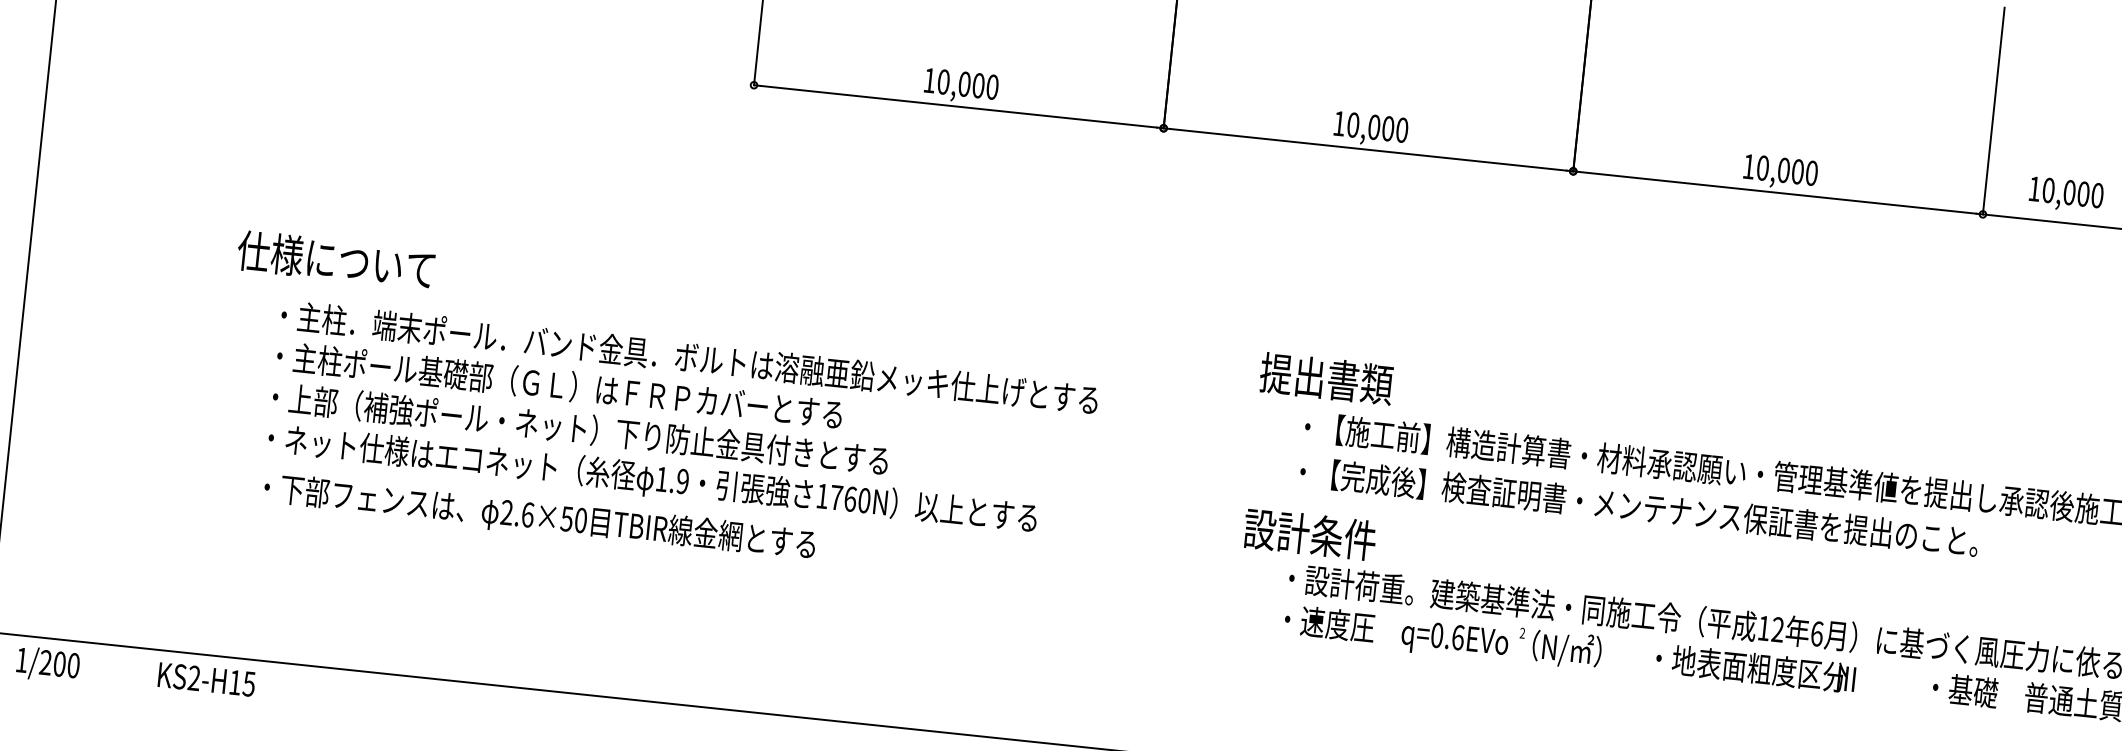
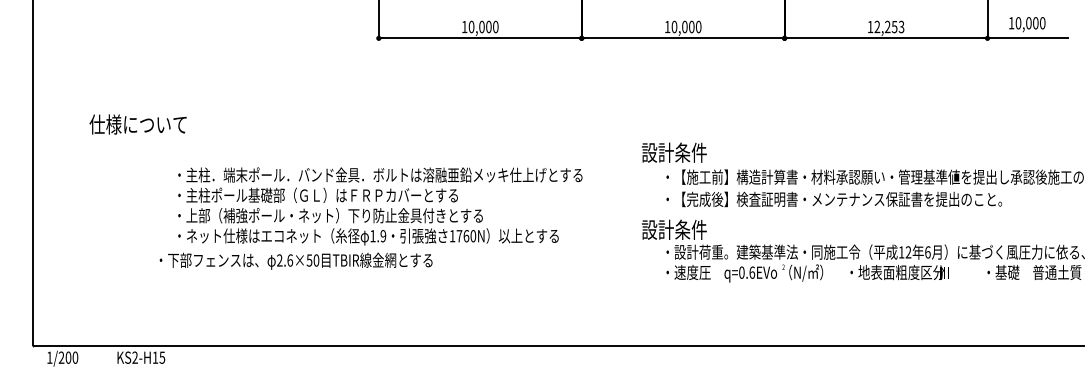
text: (1787, 169) -> (889, 26), 10,000 -> 12,253
text: (334, 259) -> (137, 124), moved
text: (1324, 378) -> (673, 152), 提出書類 -> 設計条件
text: (683, 421) -> (380, 206), moved

